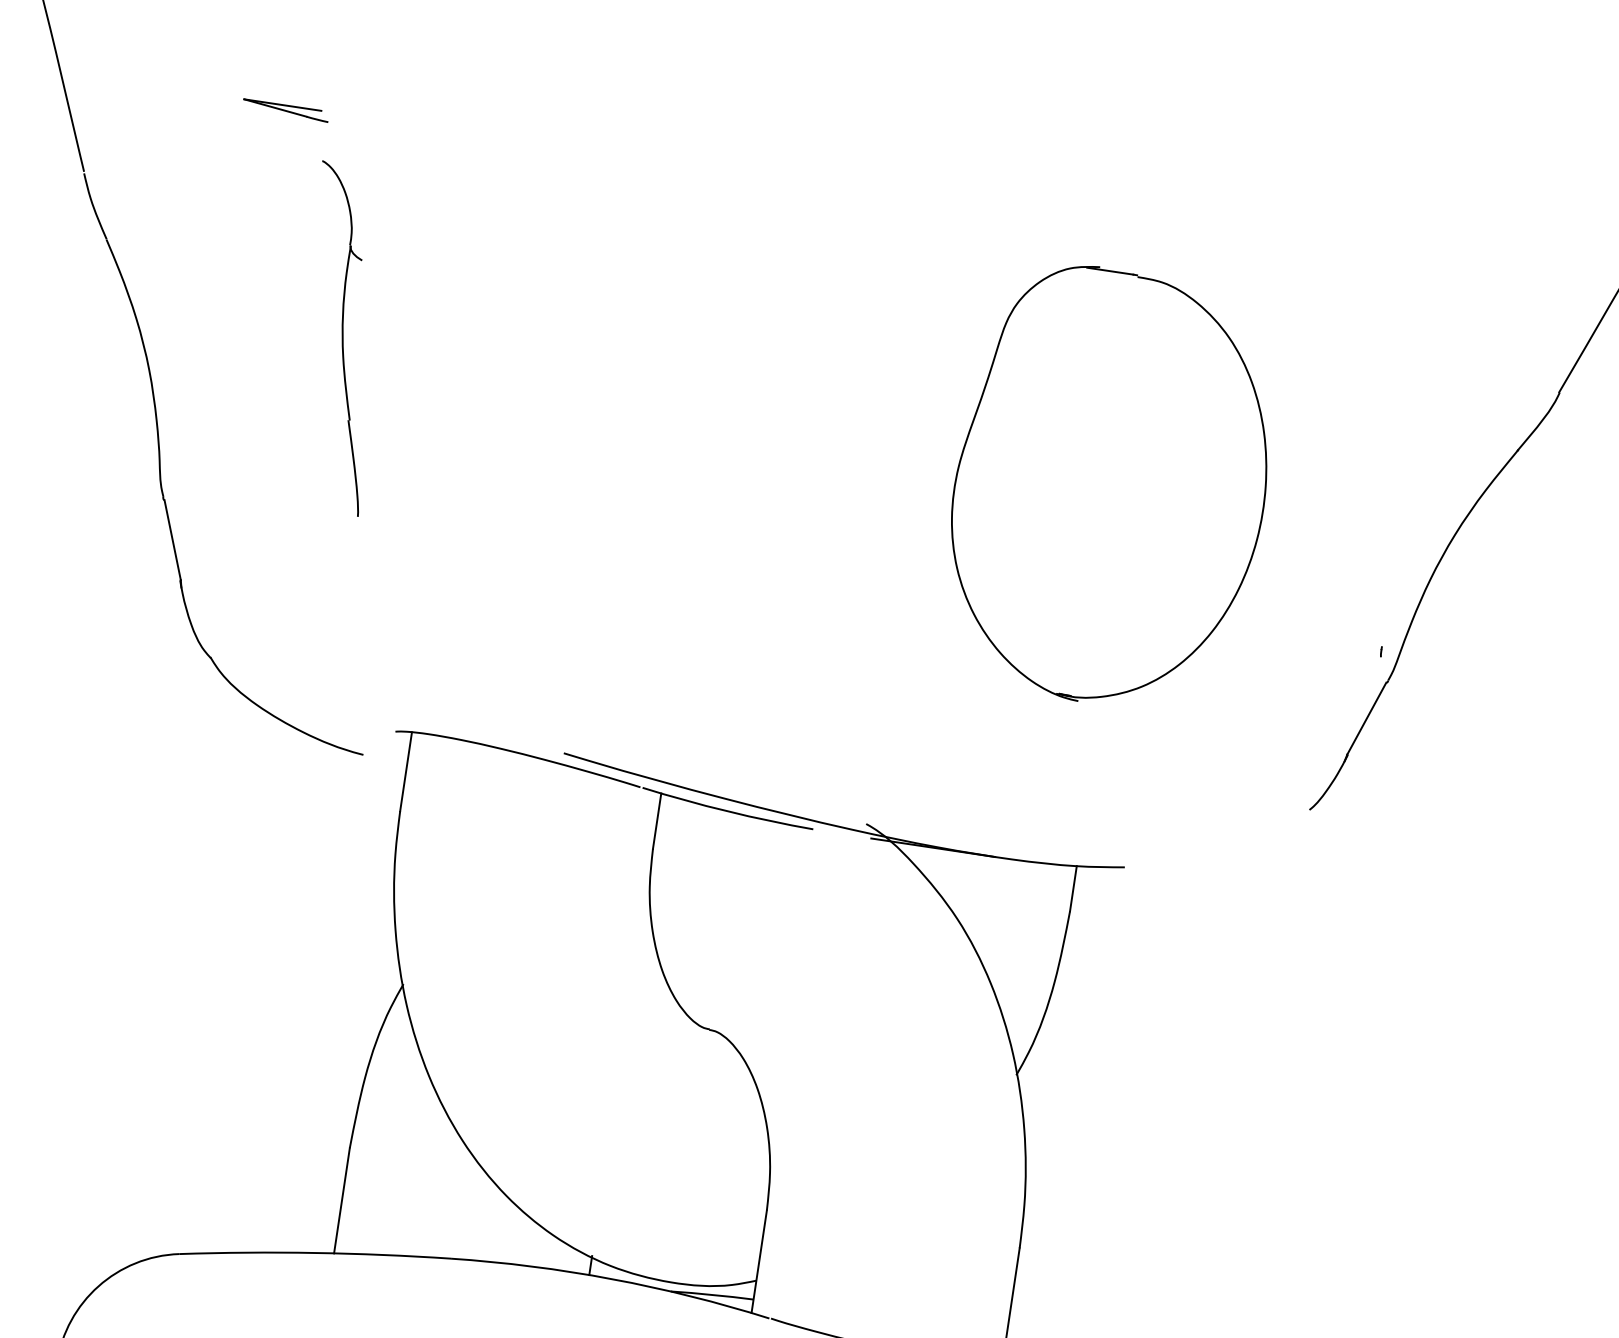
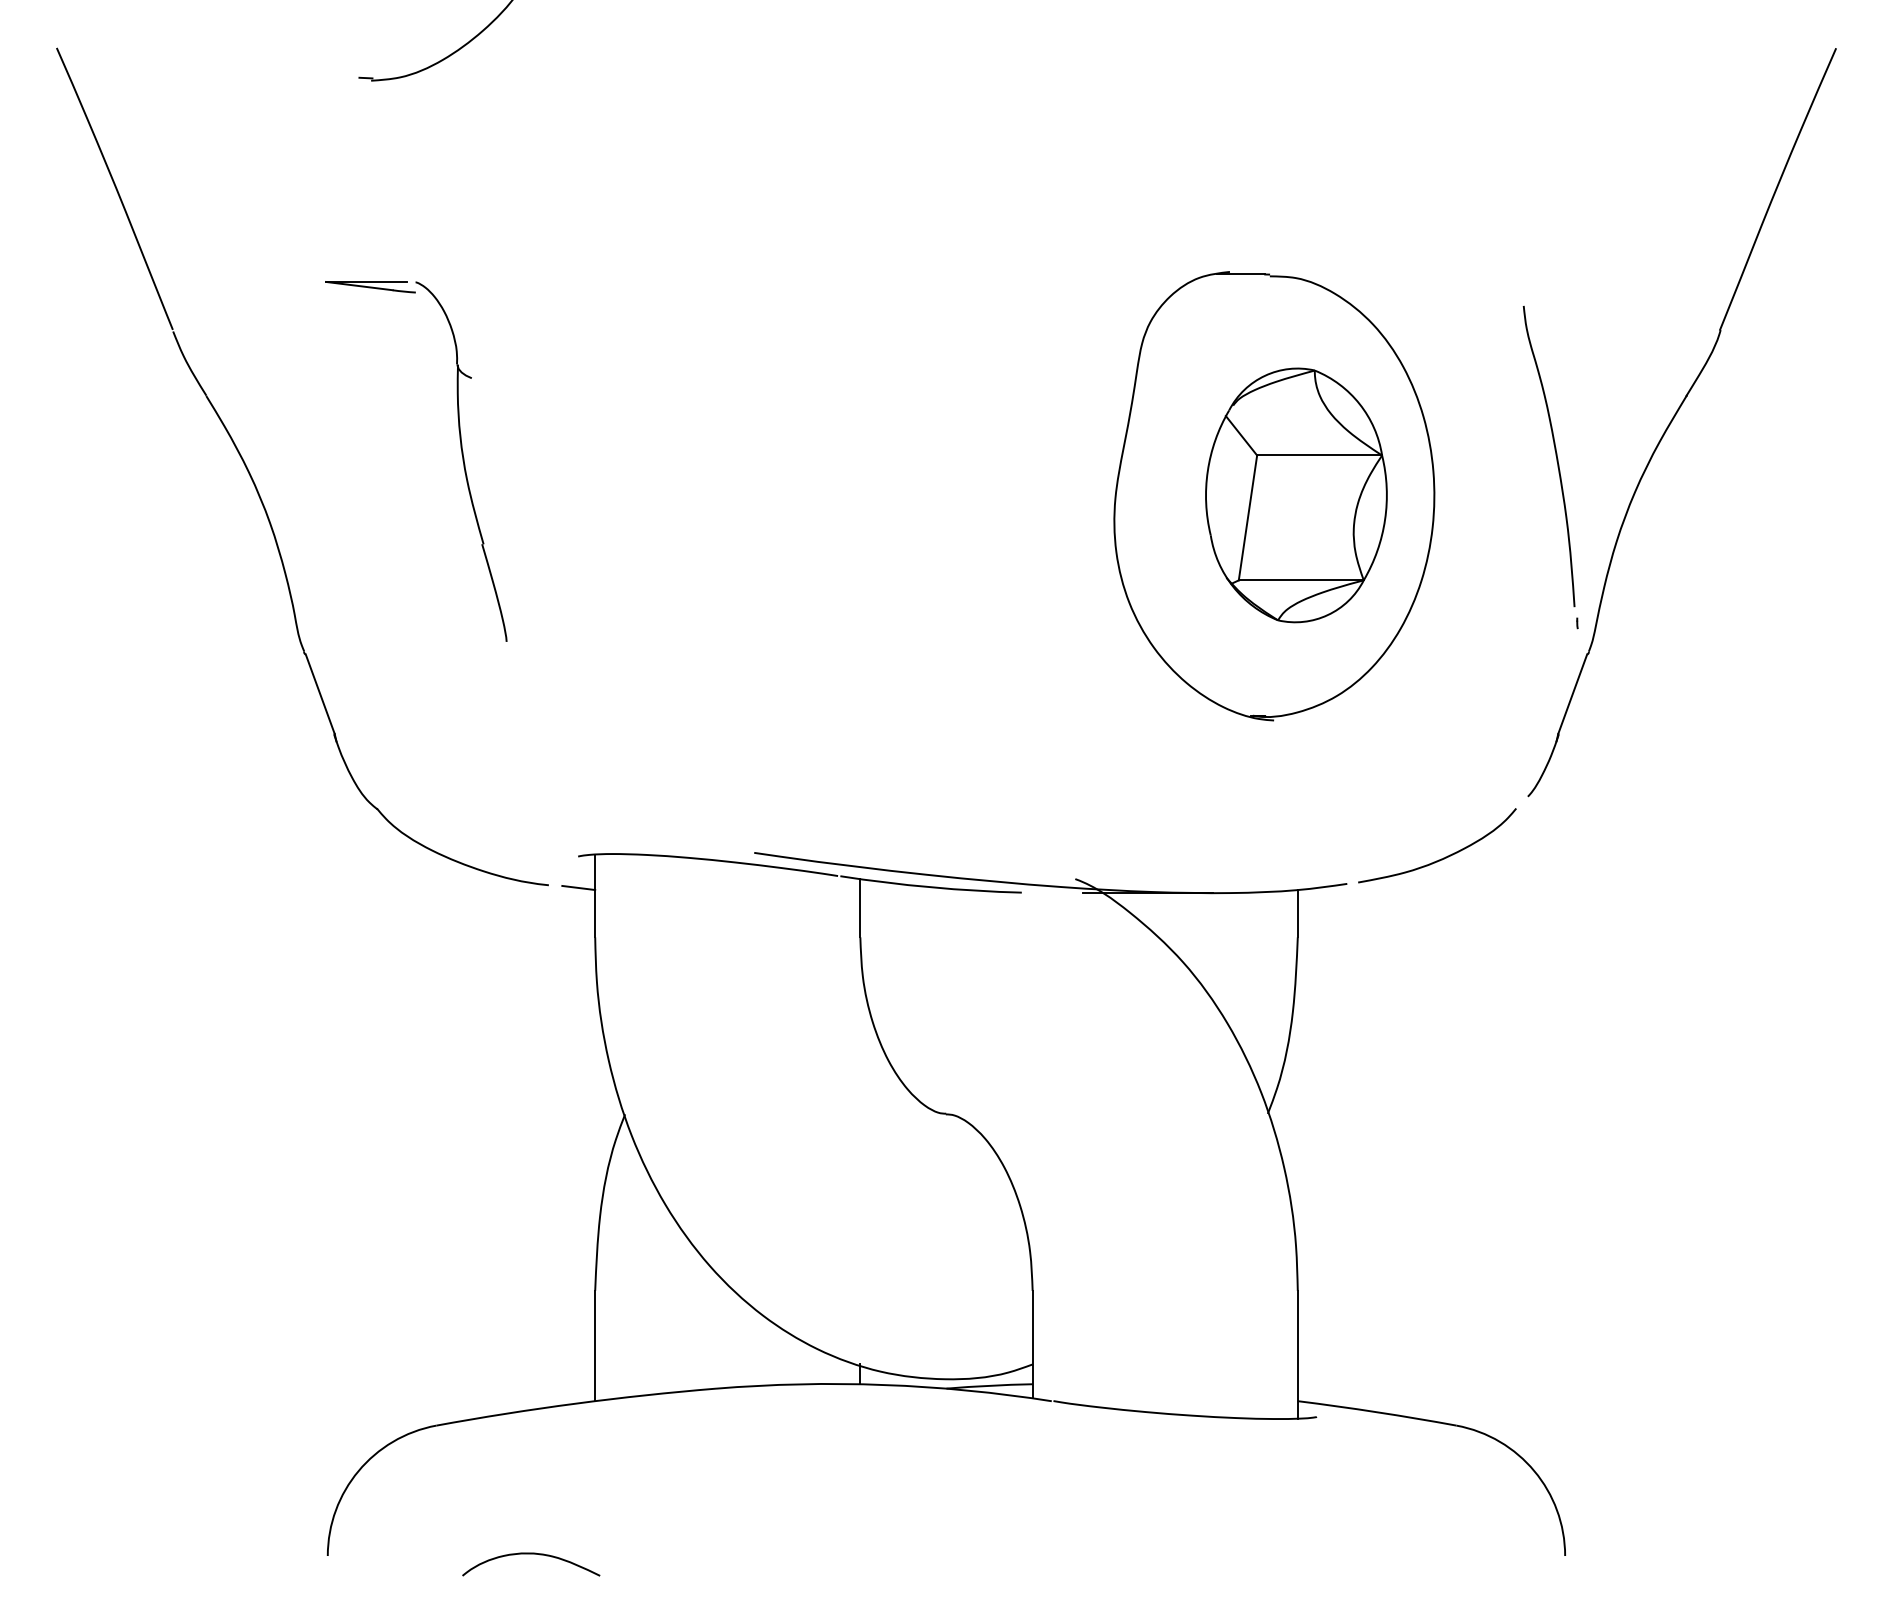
part: (285, 110) -> (370, 287), moved
curve: (1384, 488) -> (1555, 455), added
part: (1131, 489) -> (1296, 495), added
line: (391, 761) -> (578, 887), added
curve: (1220, 855) -> (1443, 857), added

